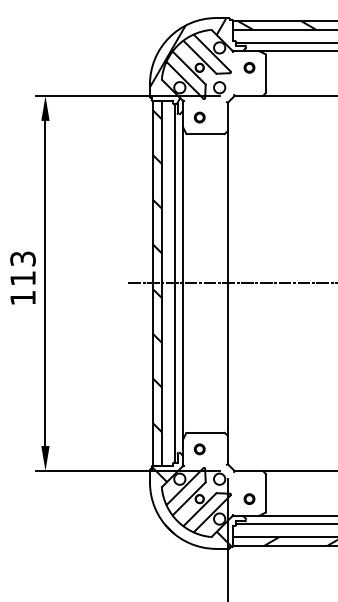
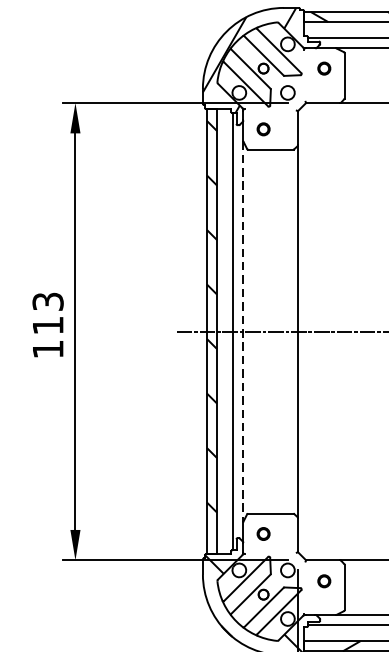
line: (183, 283) -> (243, 331), solid -> dashed
part: (249, 498) -> (324, 580), moved

